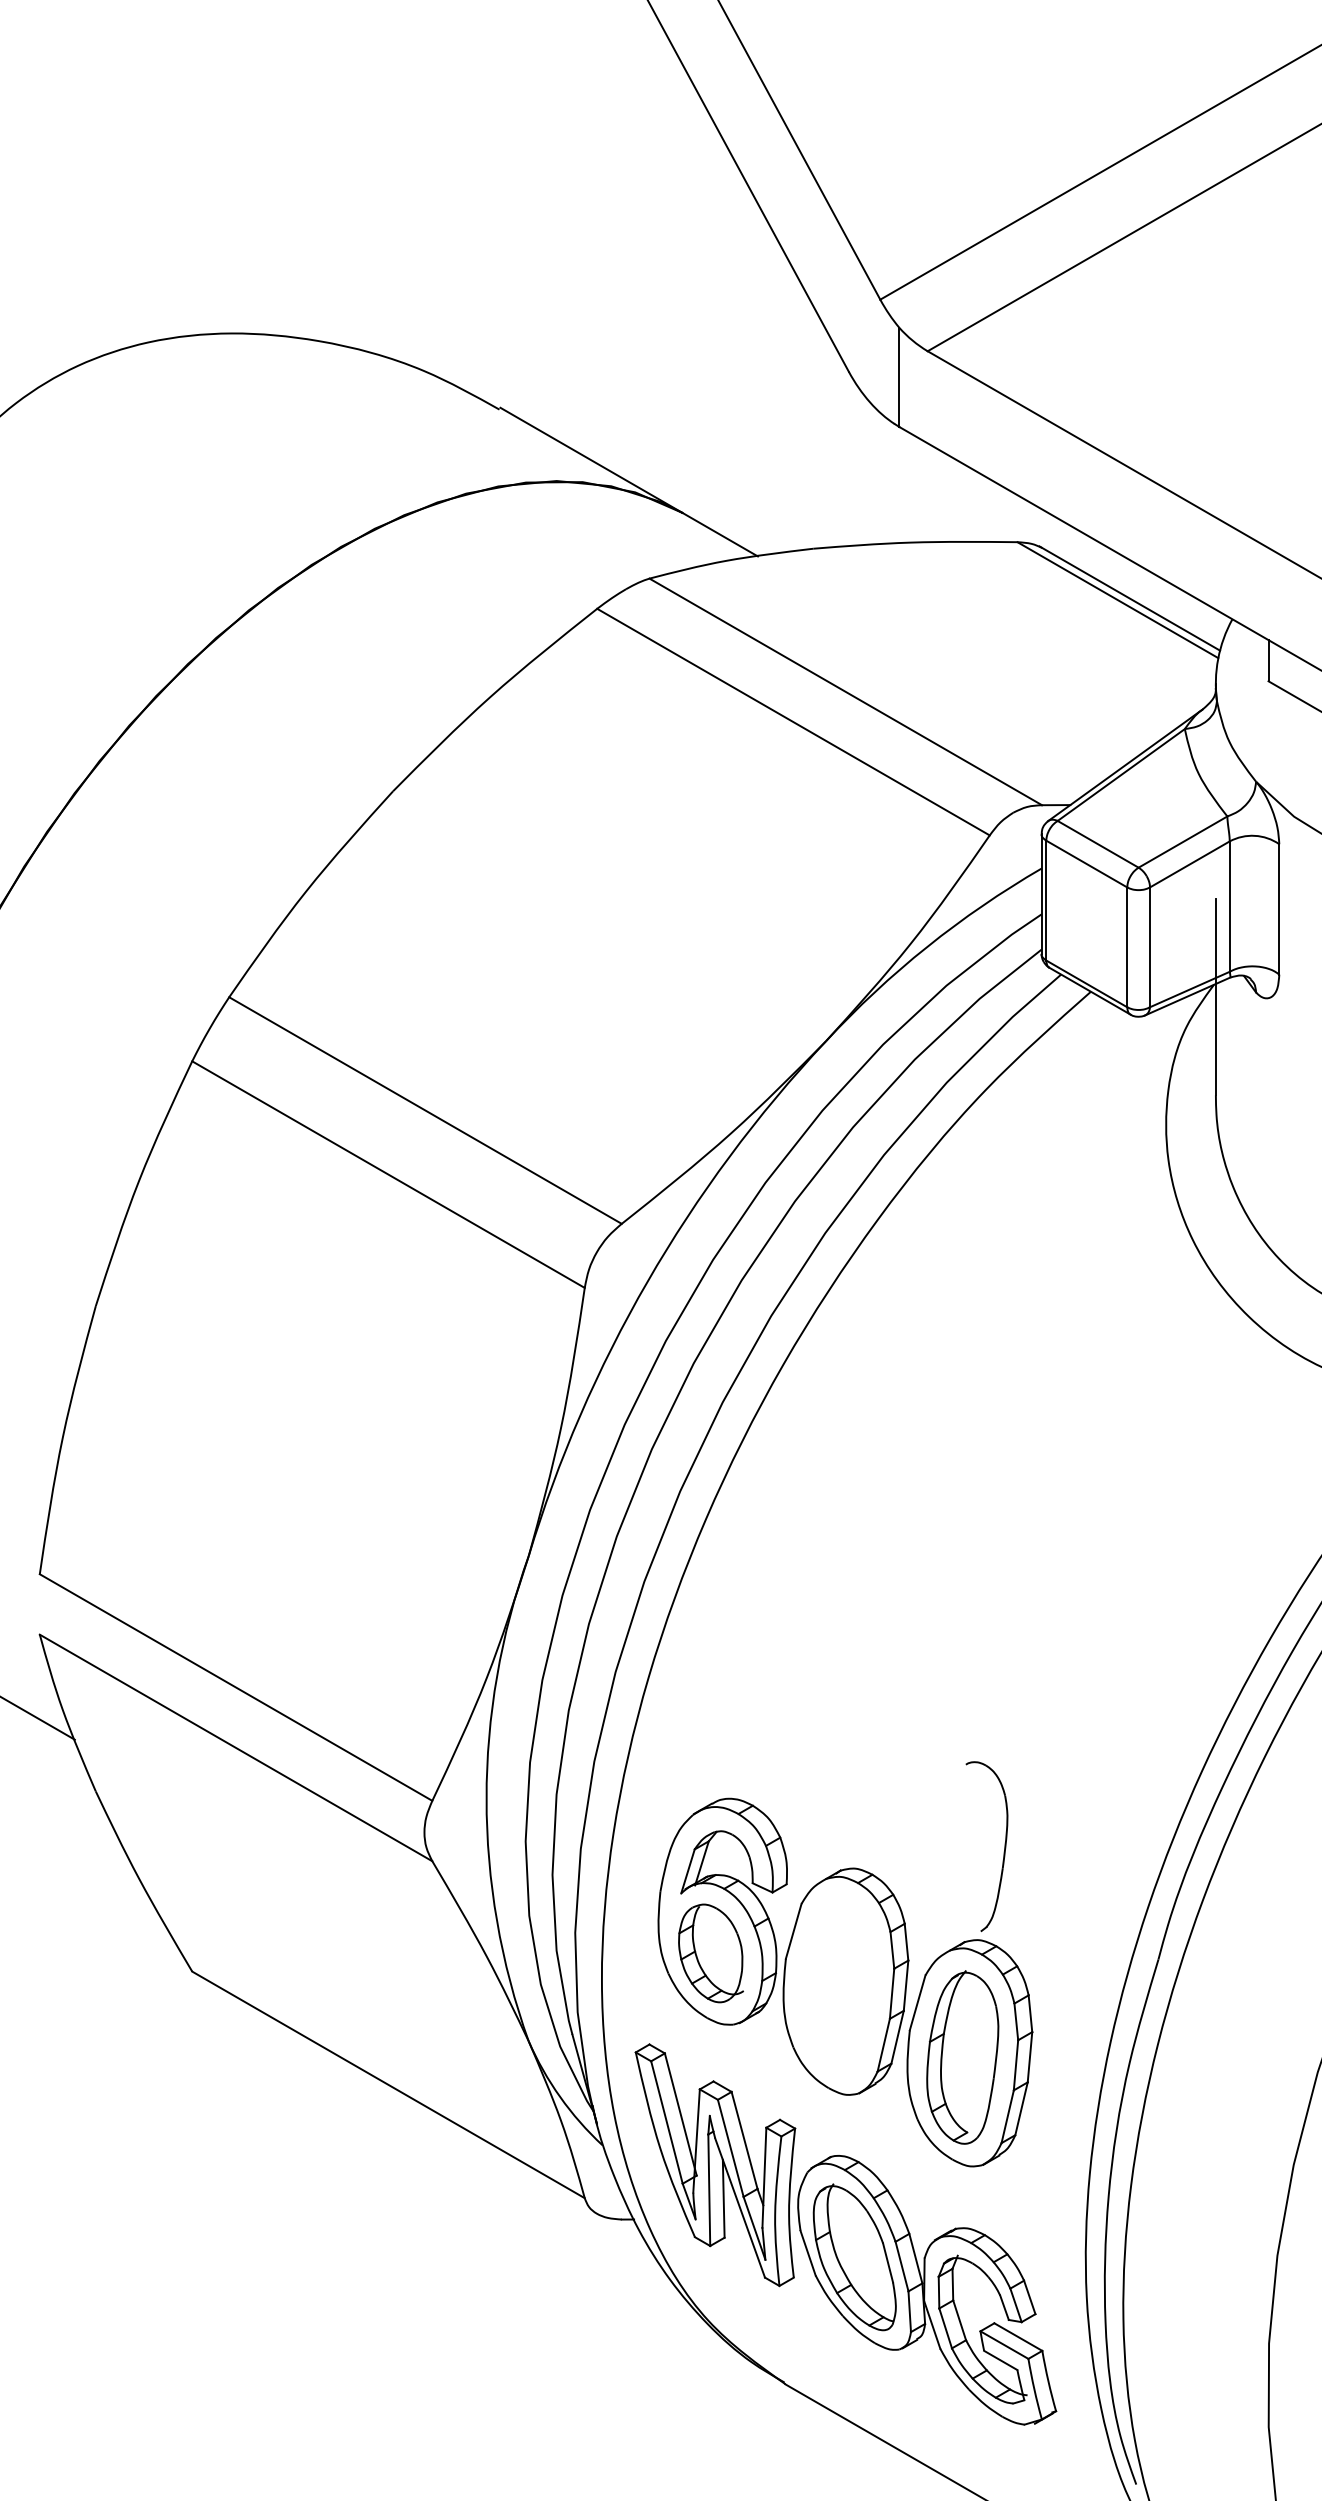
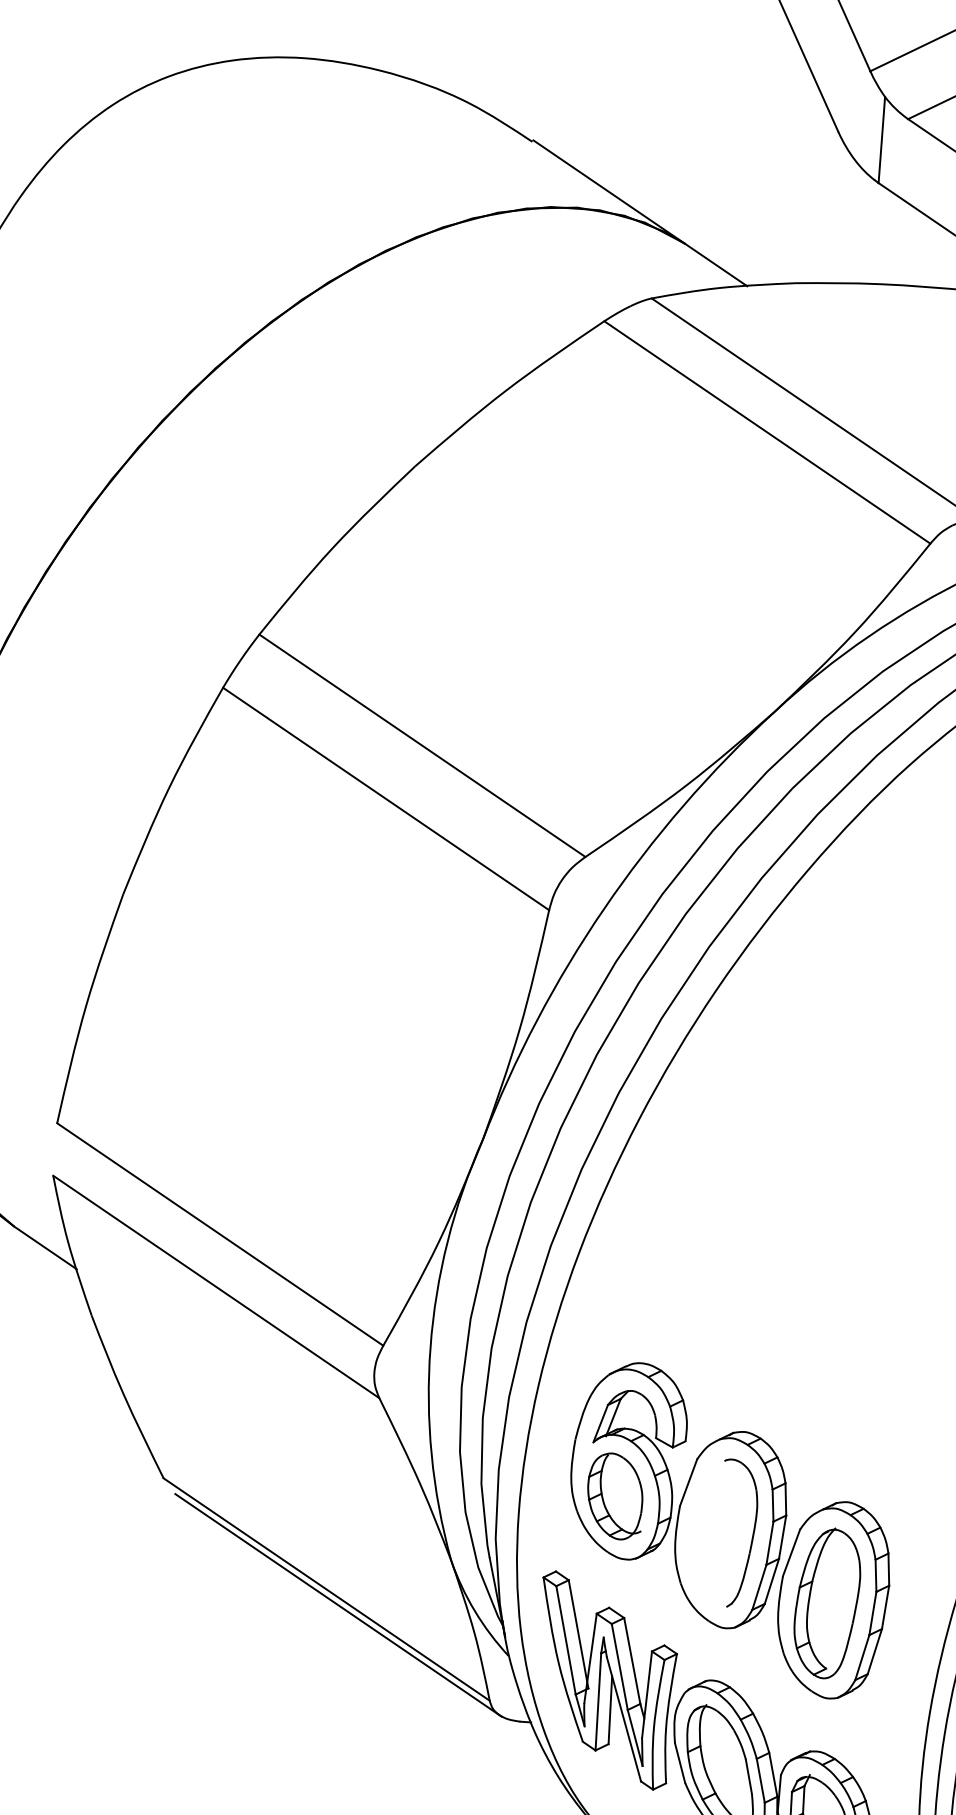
part: (1004, 1846) -> (752, 1534), moved
line: (402, 2101) -> (337, 1604), added

